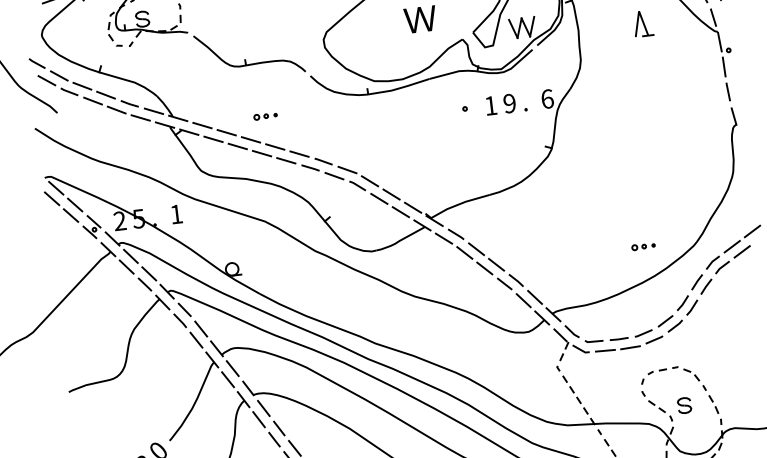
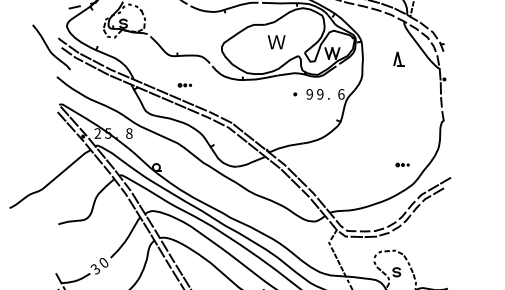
text: (490, 106) -> (309, 94), 1 -> 9
text: (176, 214) -> (129, 133), 1 -> 8
part: (643, 245) -> (402, 164), moved

